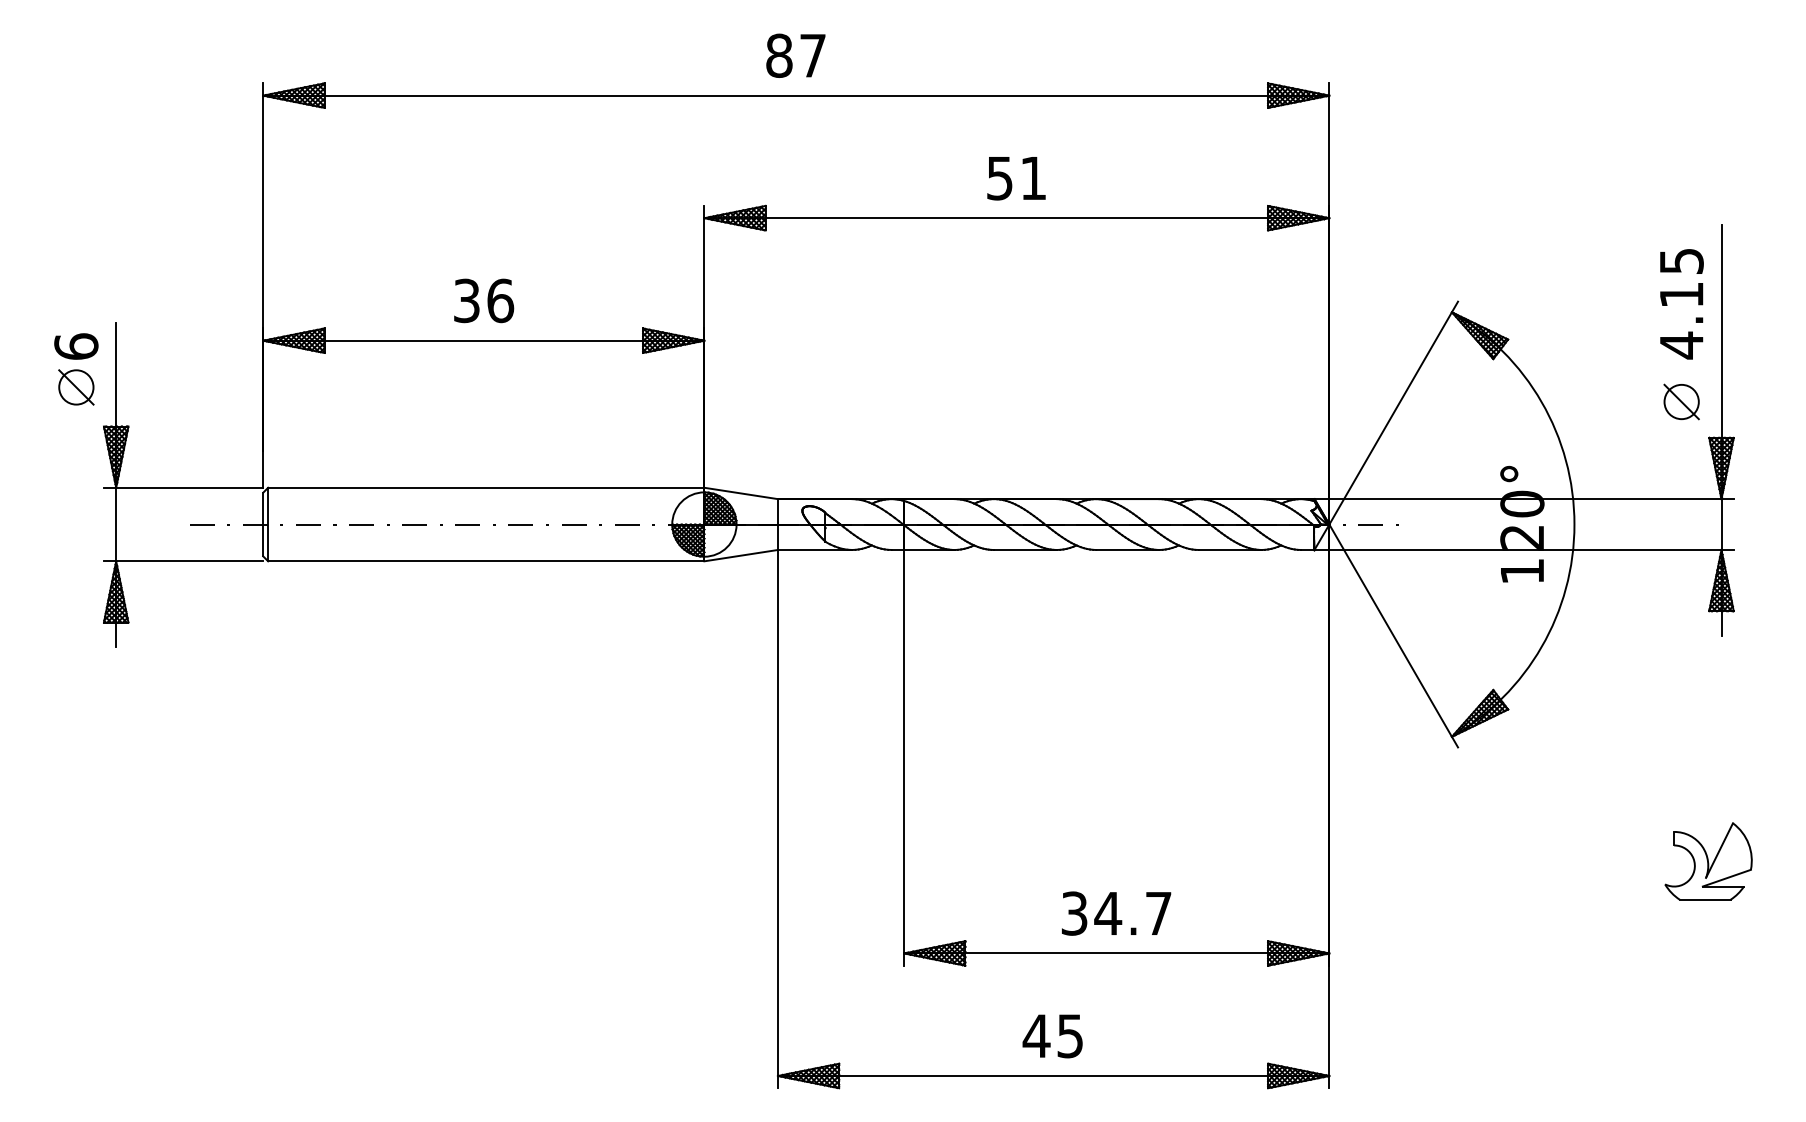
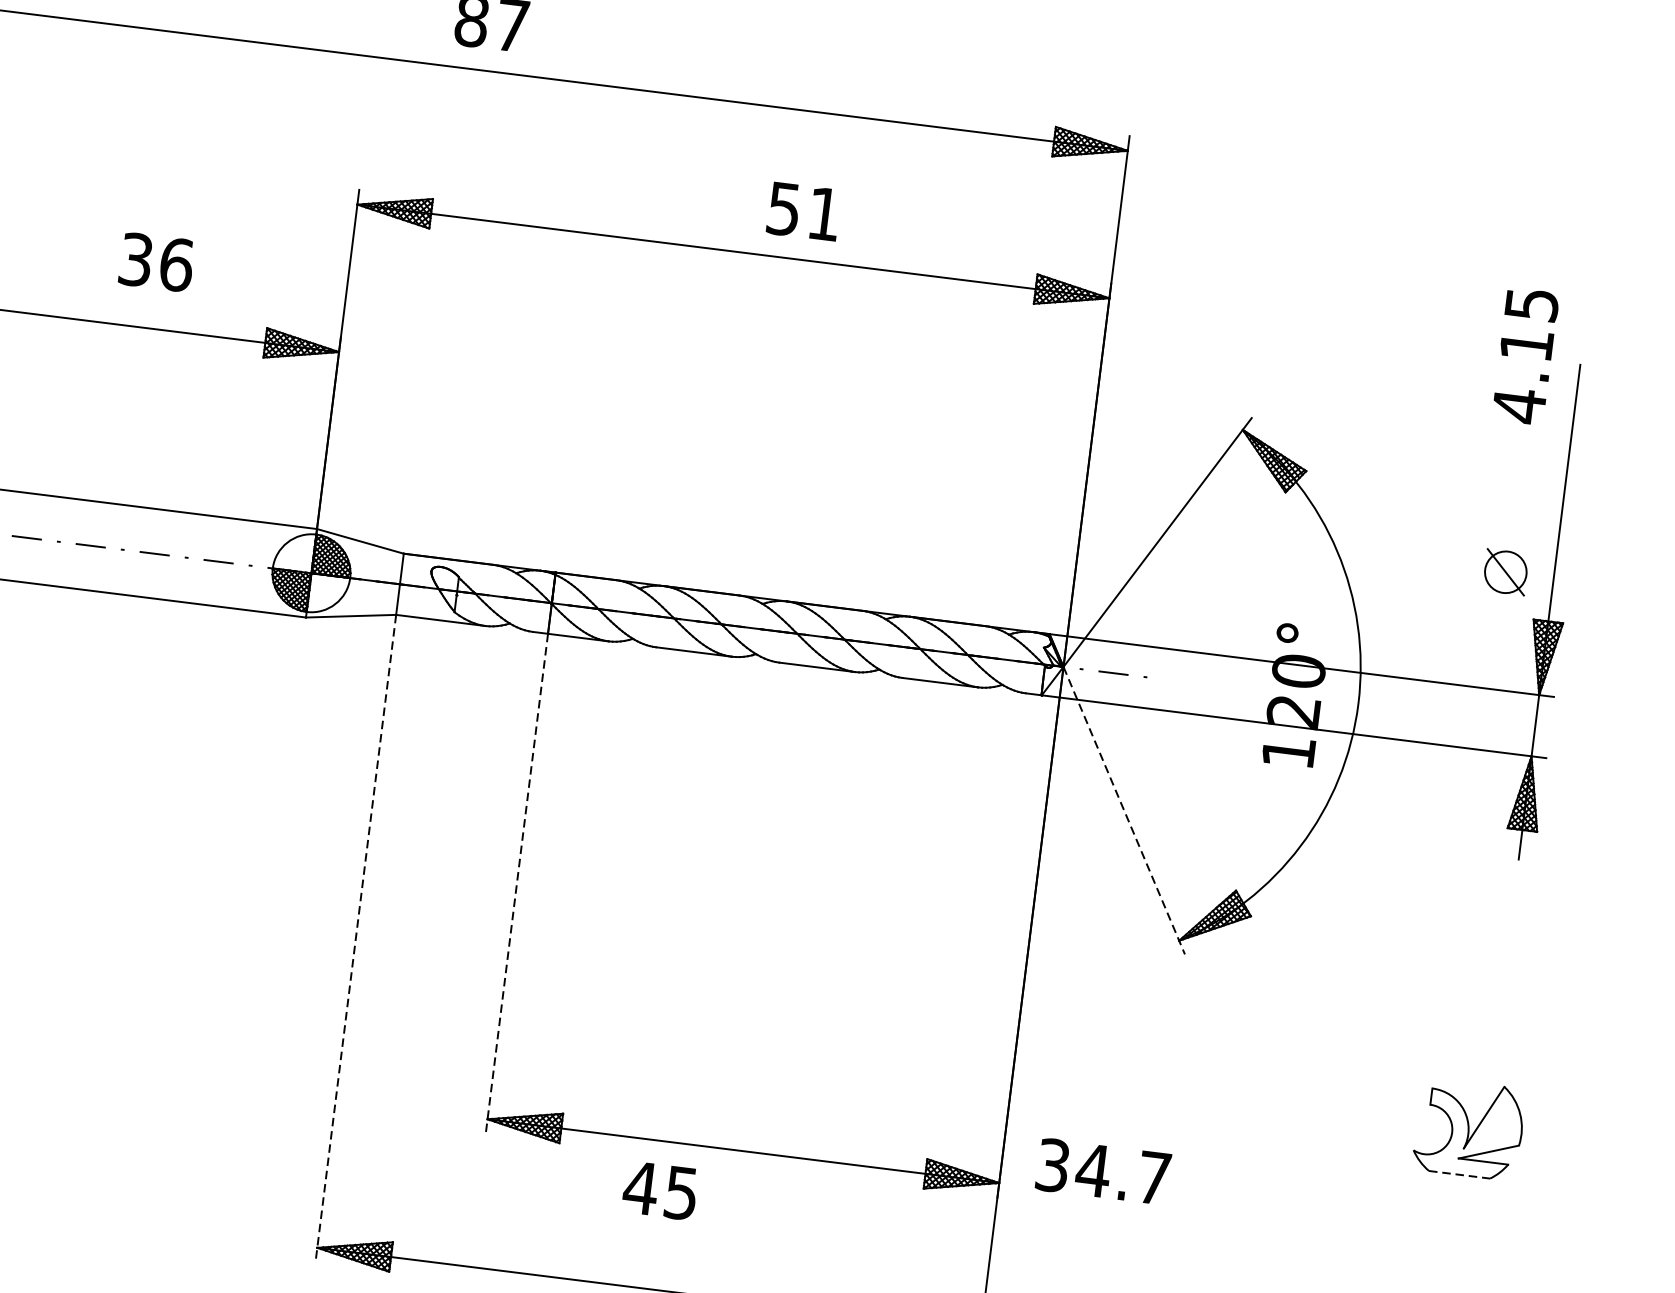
text: (1016, 178) -> (803, 211), moved
text: (484, 300) -> (157, 261), moved
text: (1681, 304) -> (1525, 356), moved
line: (1393, 635) -> (1124, 810), solid -> dashed
line: (904, 757) -> (517, 883), solid -> dashed
line: (777, 819) -> (355, 939), solid -> dashed
line: (1705, 899) -> (1459, 1174), solid -> dashed
text: (1116, 913) -> (1103, 1171), moved
text: (1052, 1036) -> (659, 1190), moved

